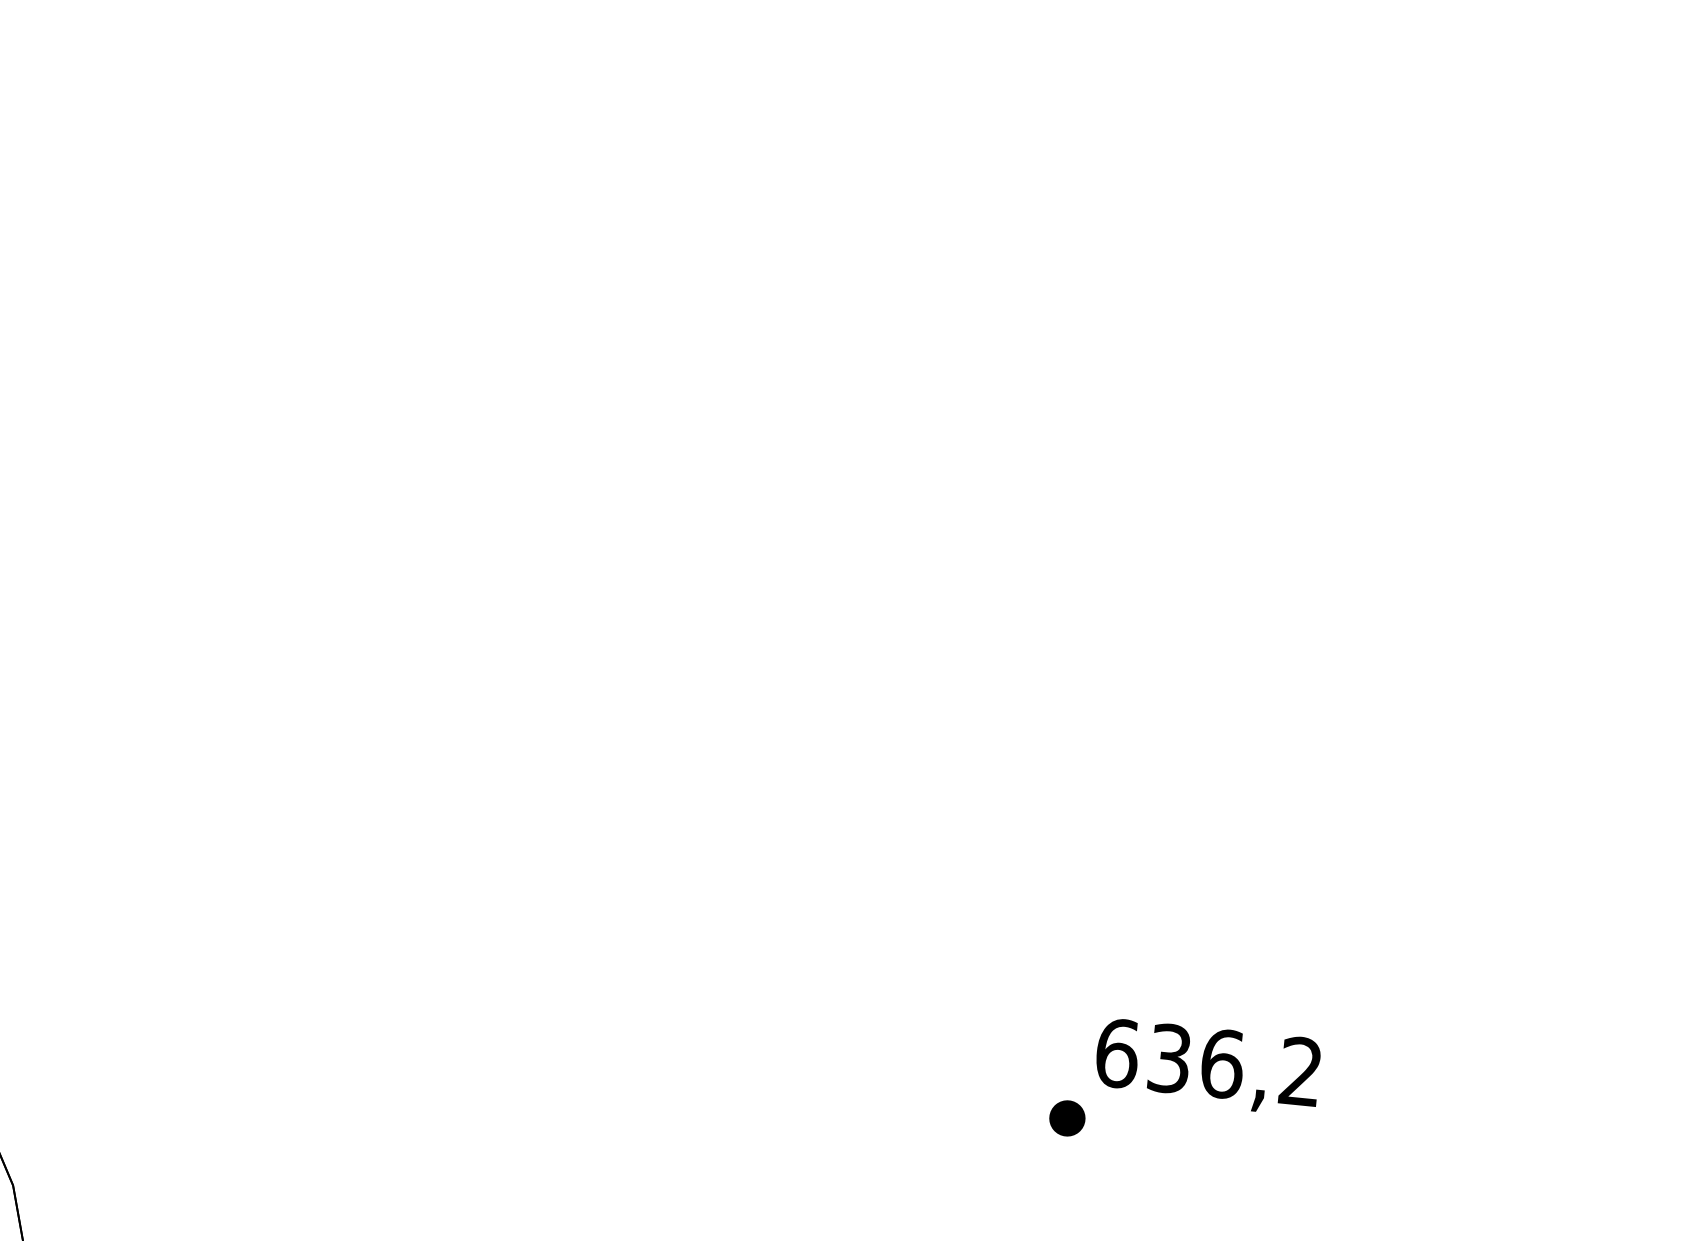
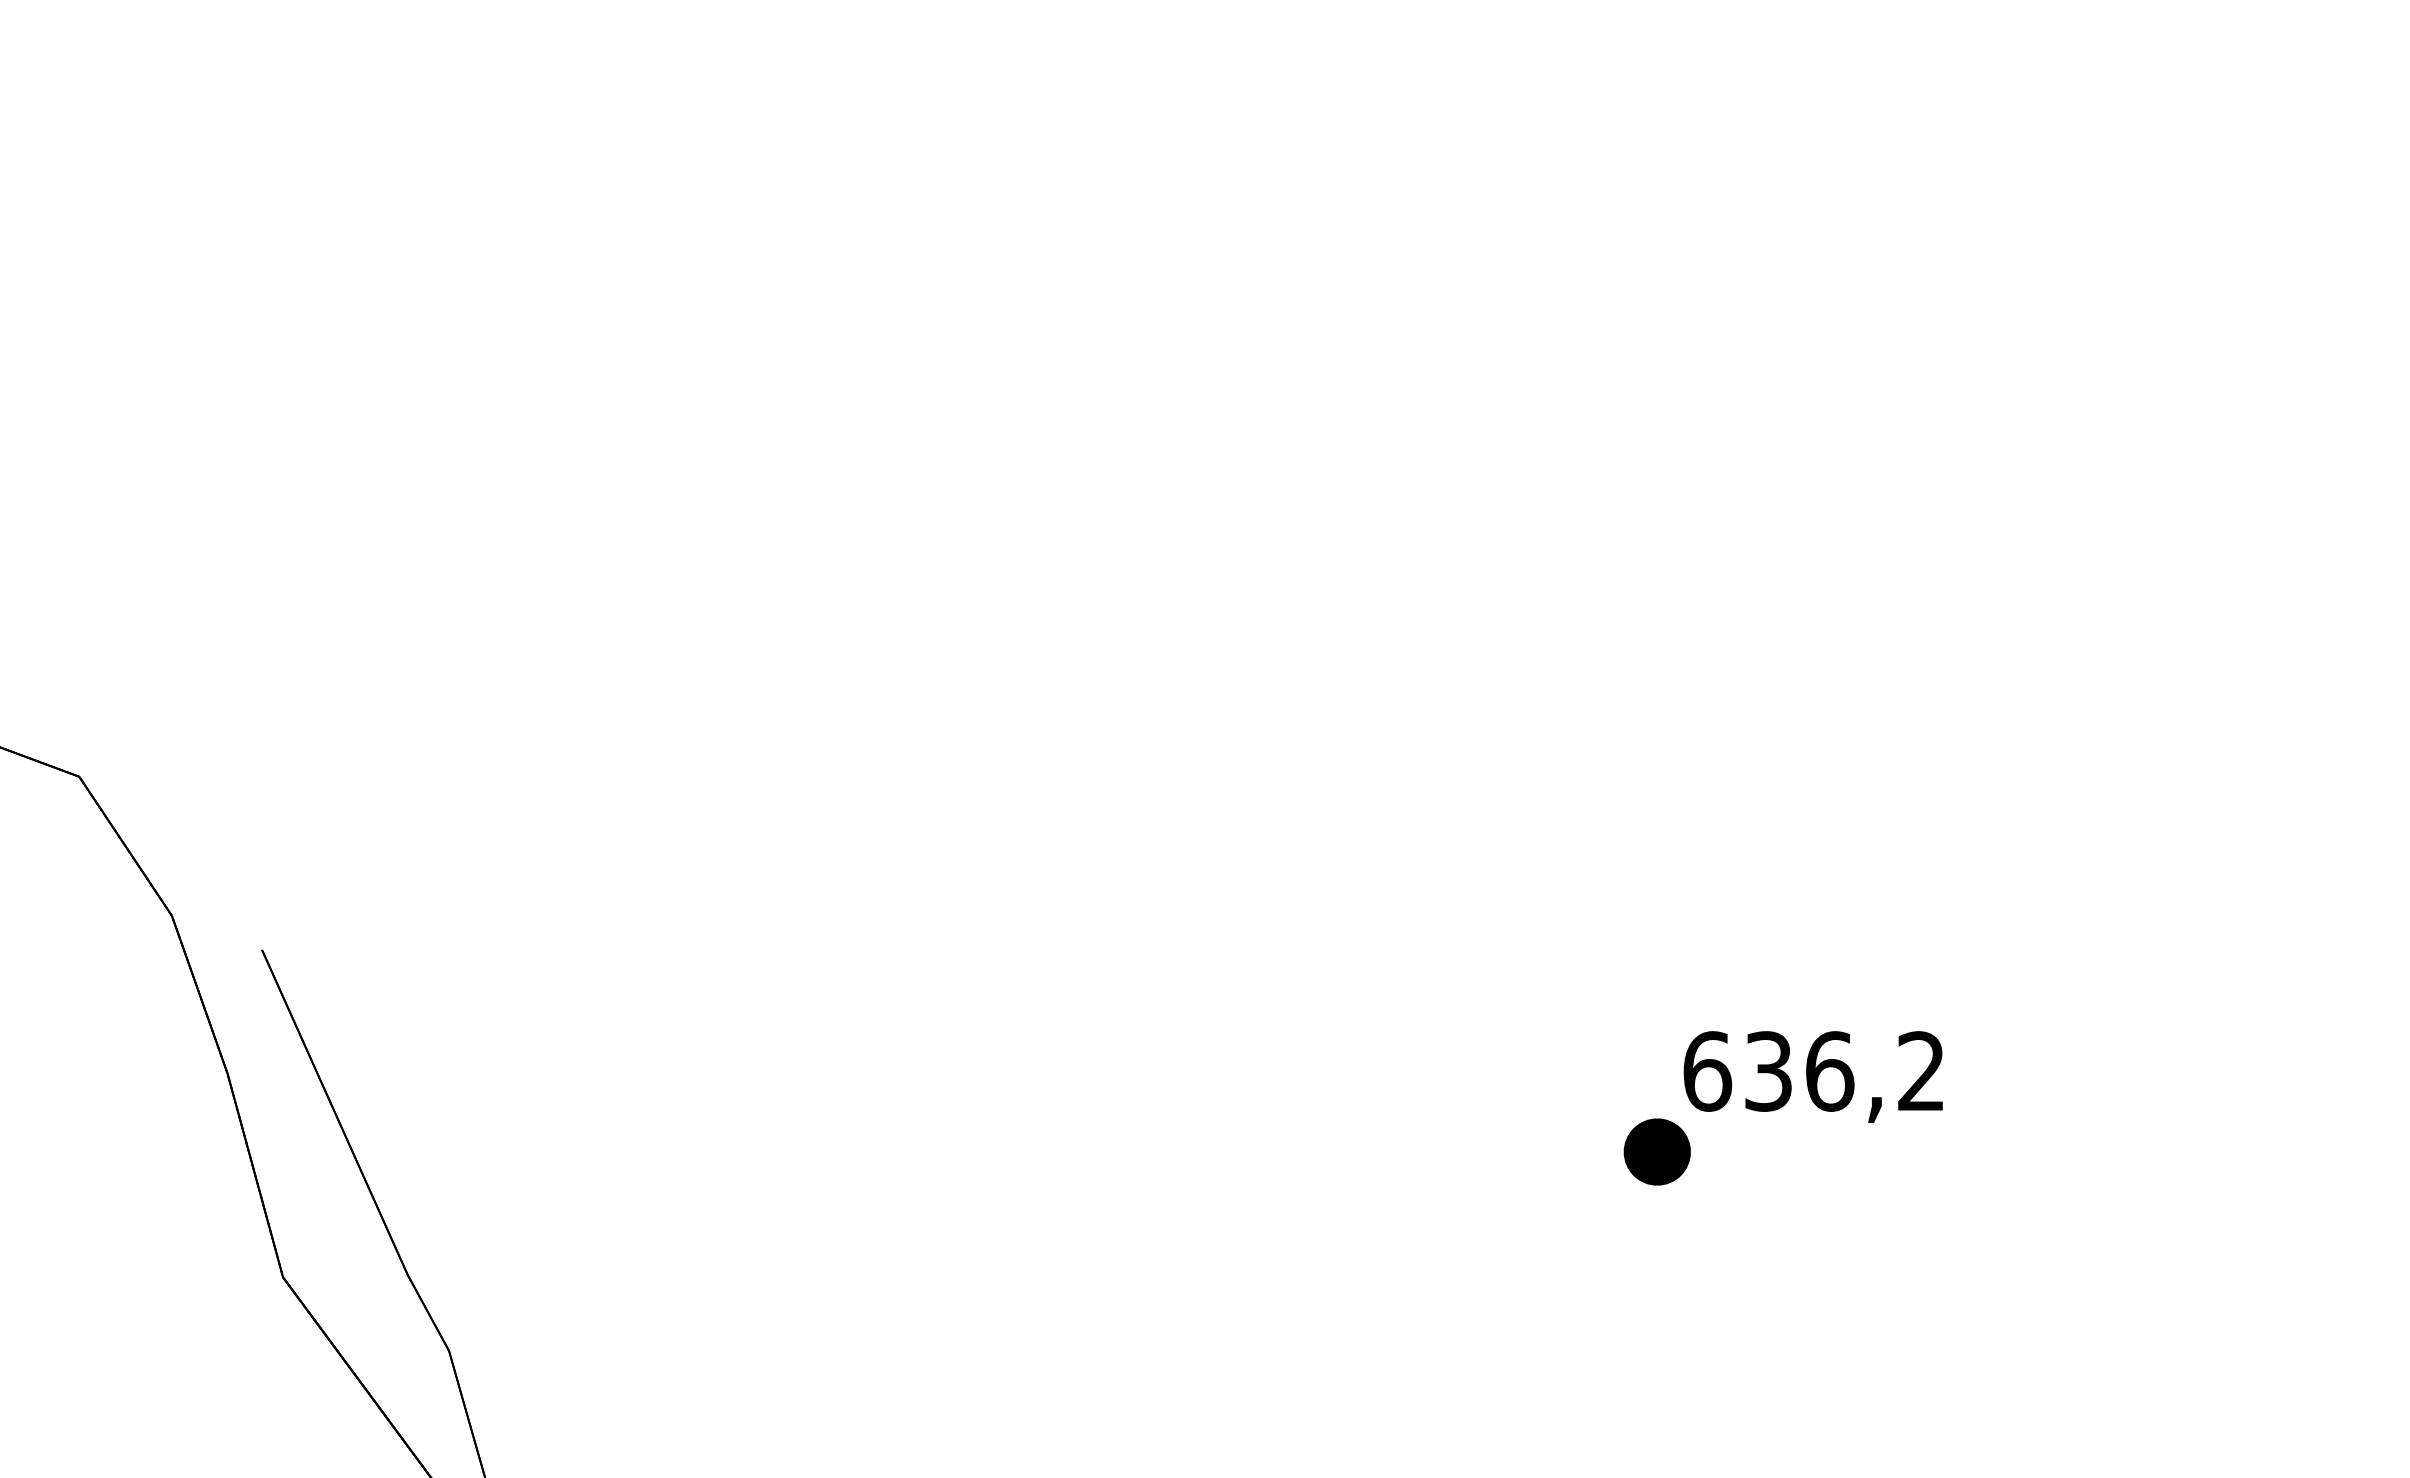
part: (1067, 1118) -> (1657, 1152), size x1.6

